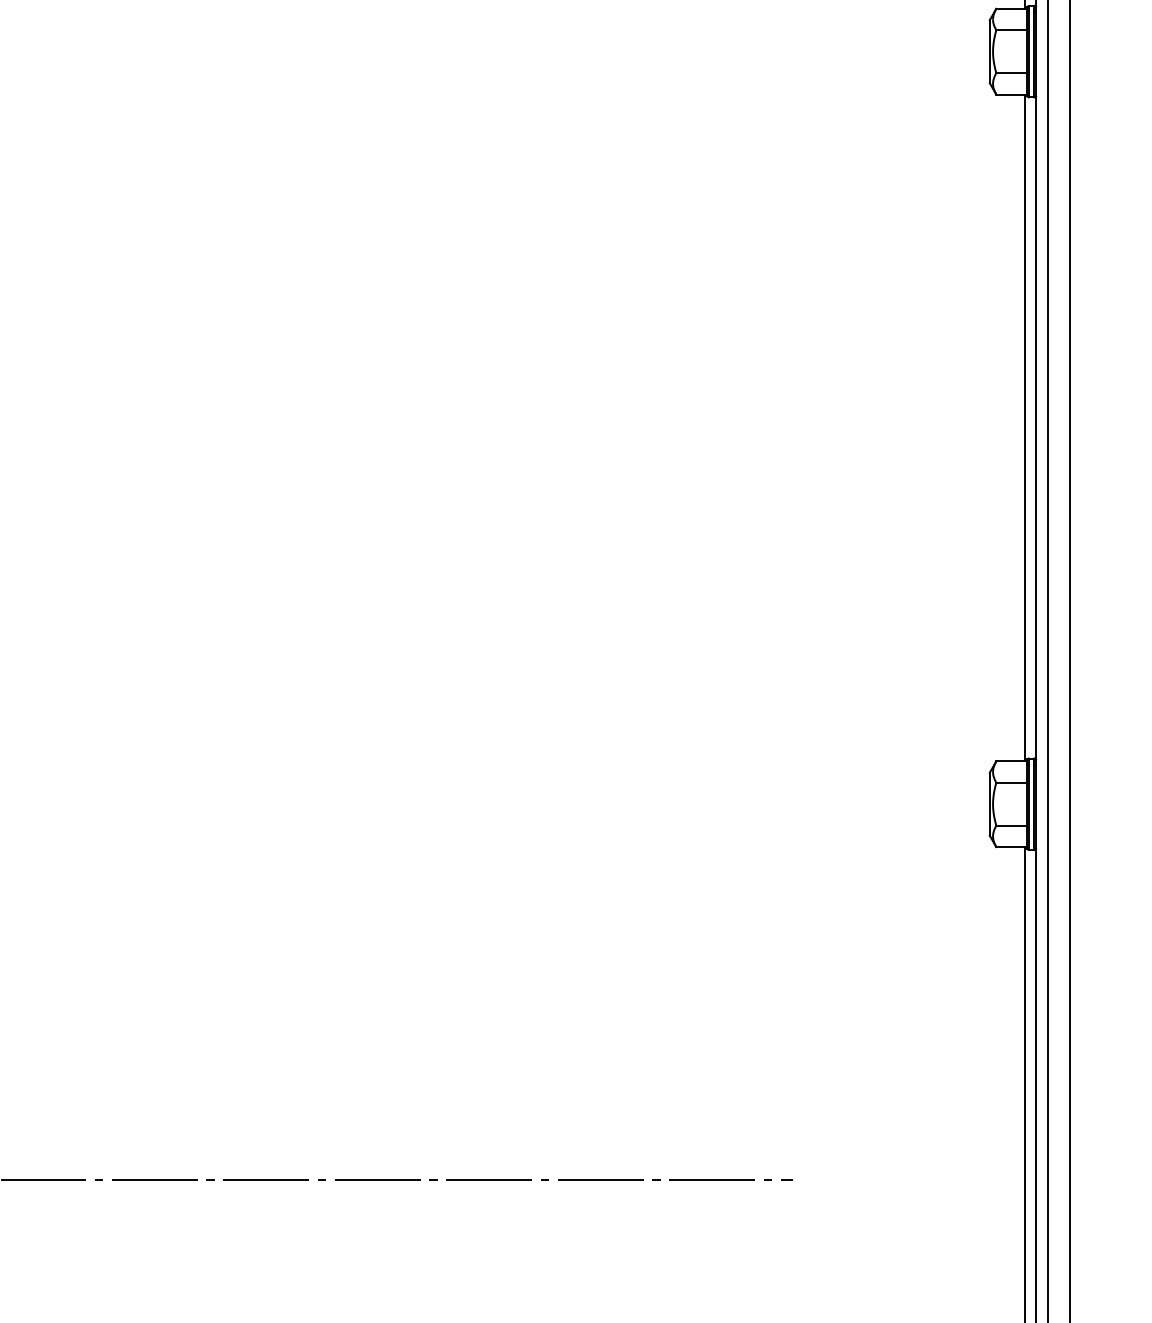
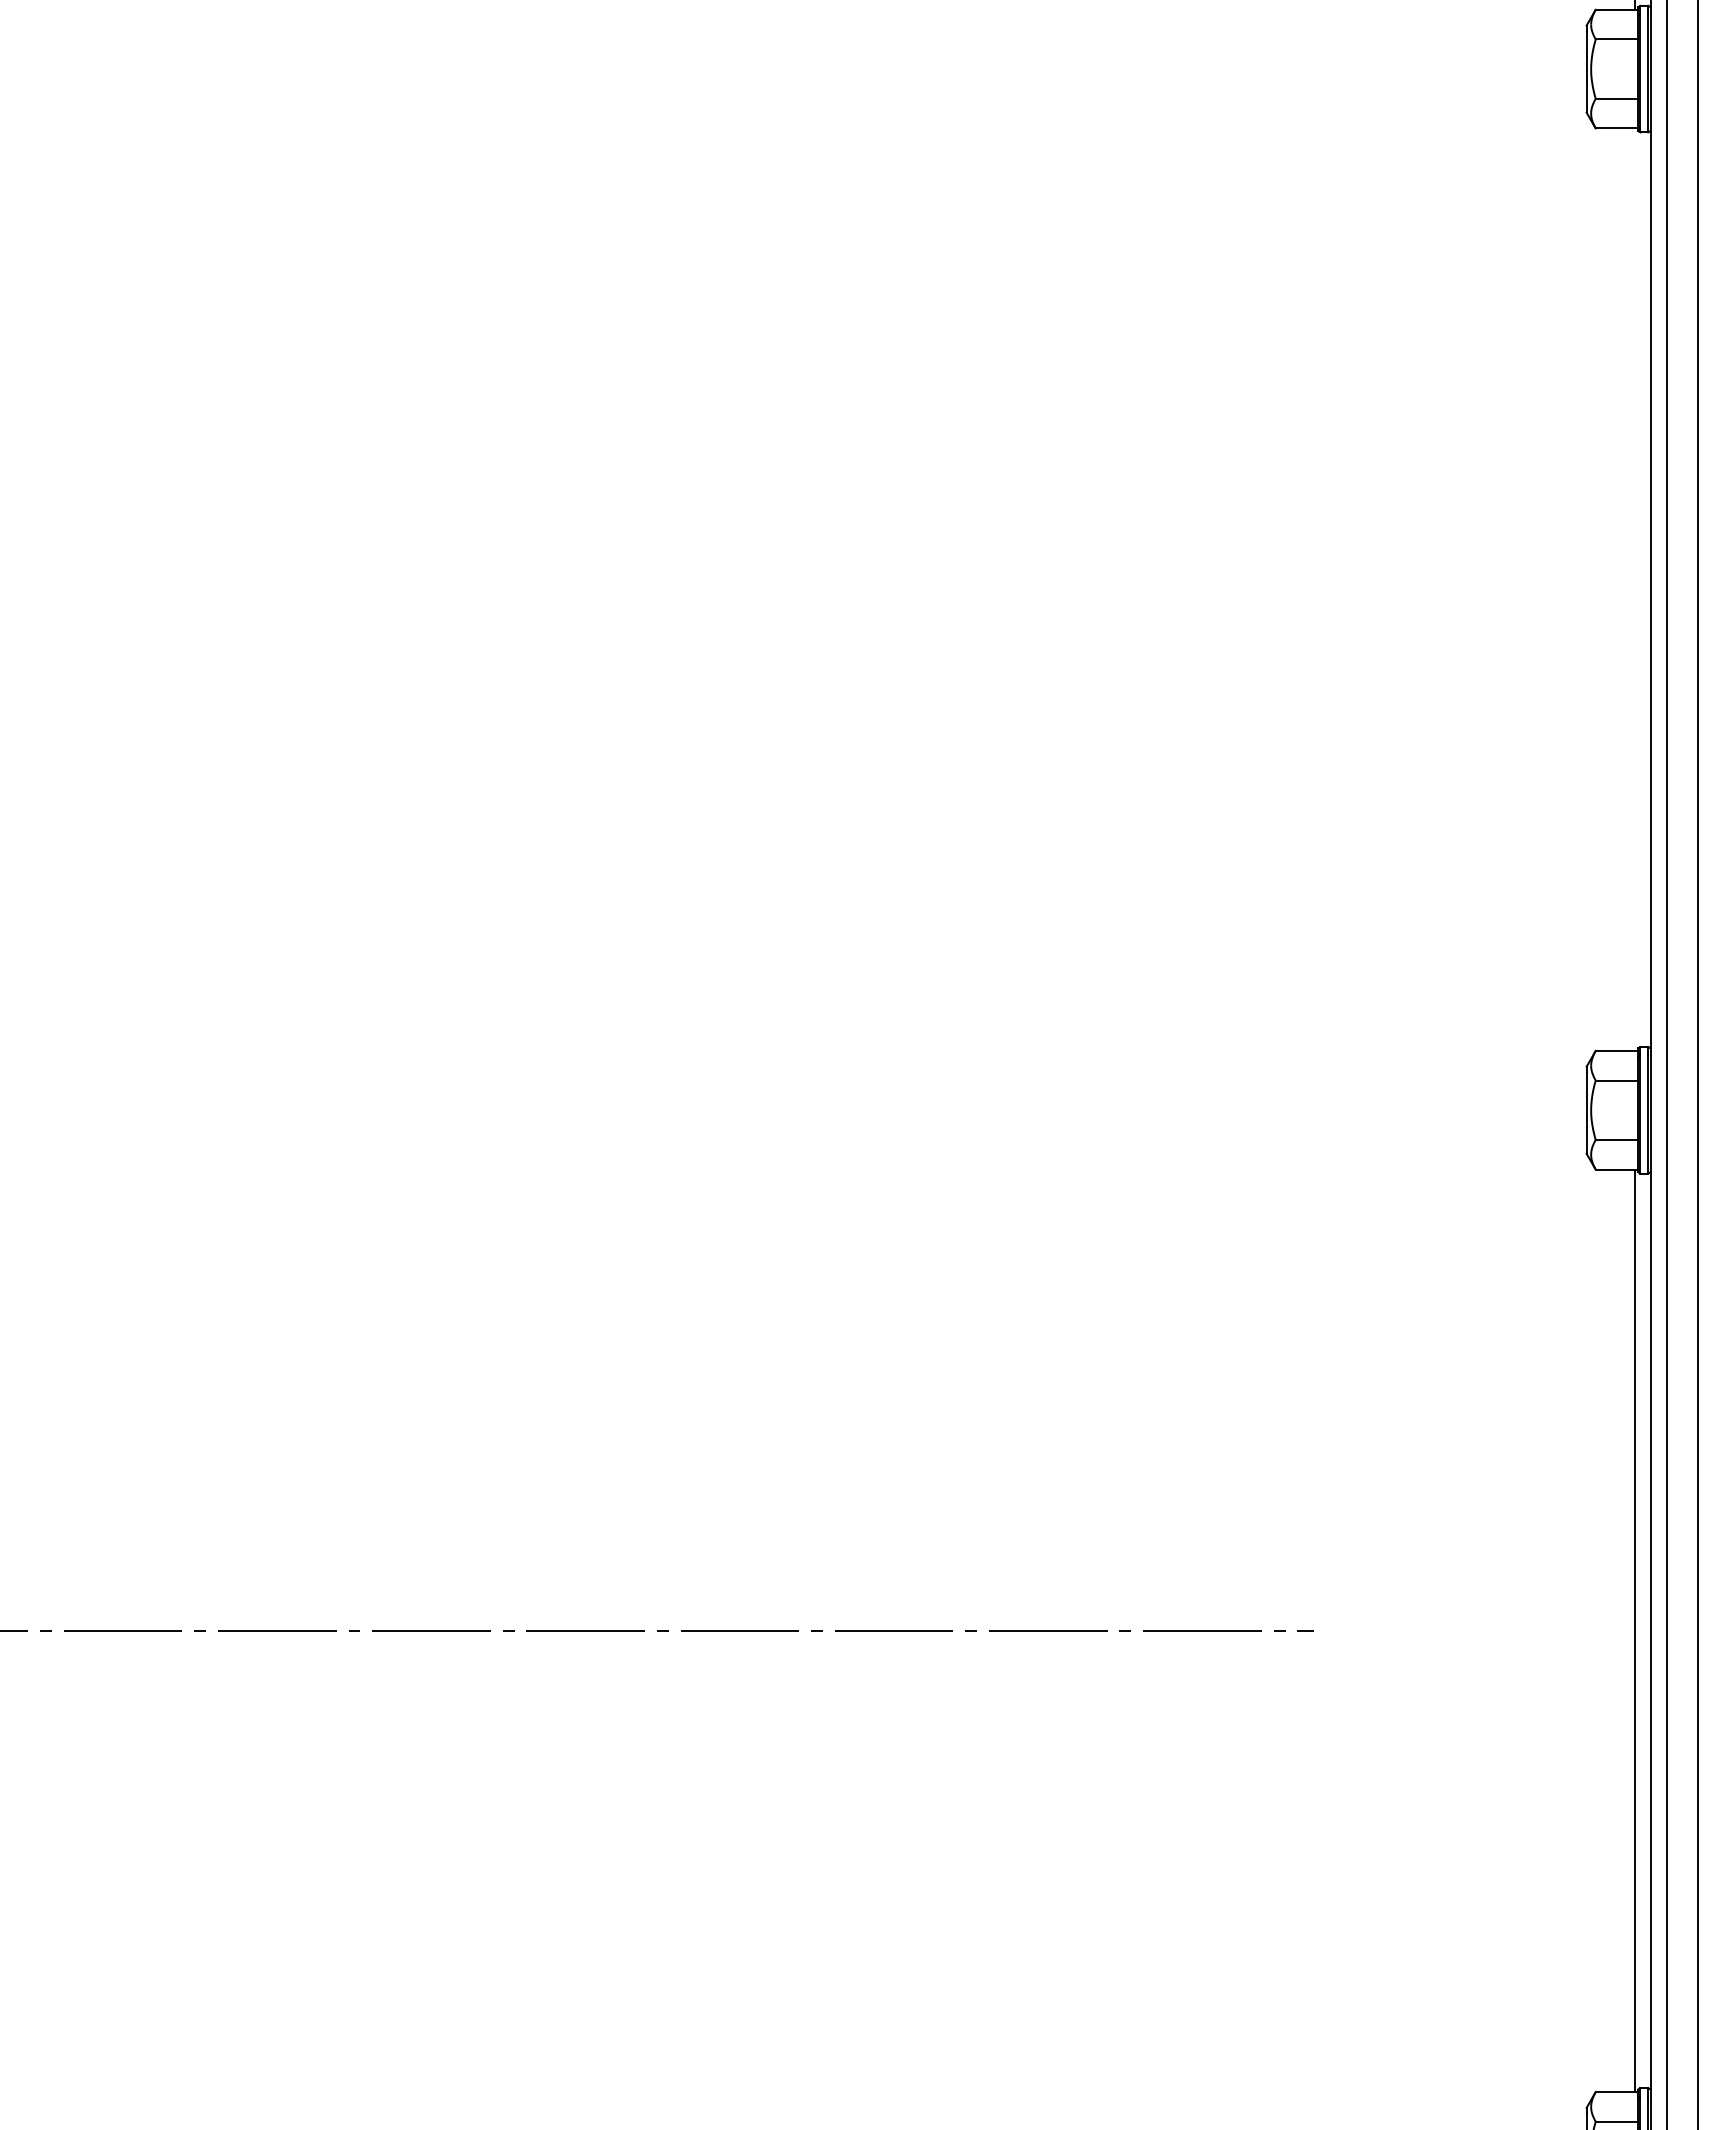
line: (1024, 427) -> (1634, 589), removed

